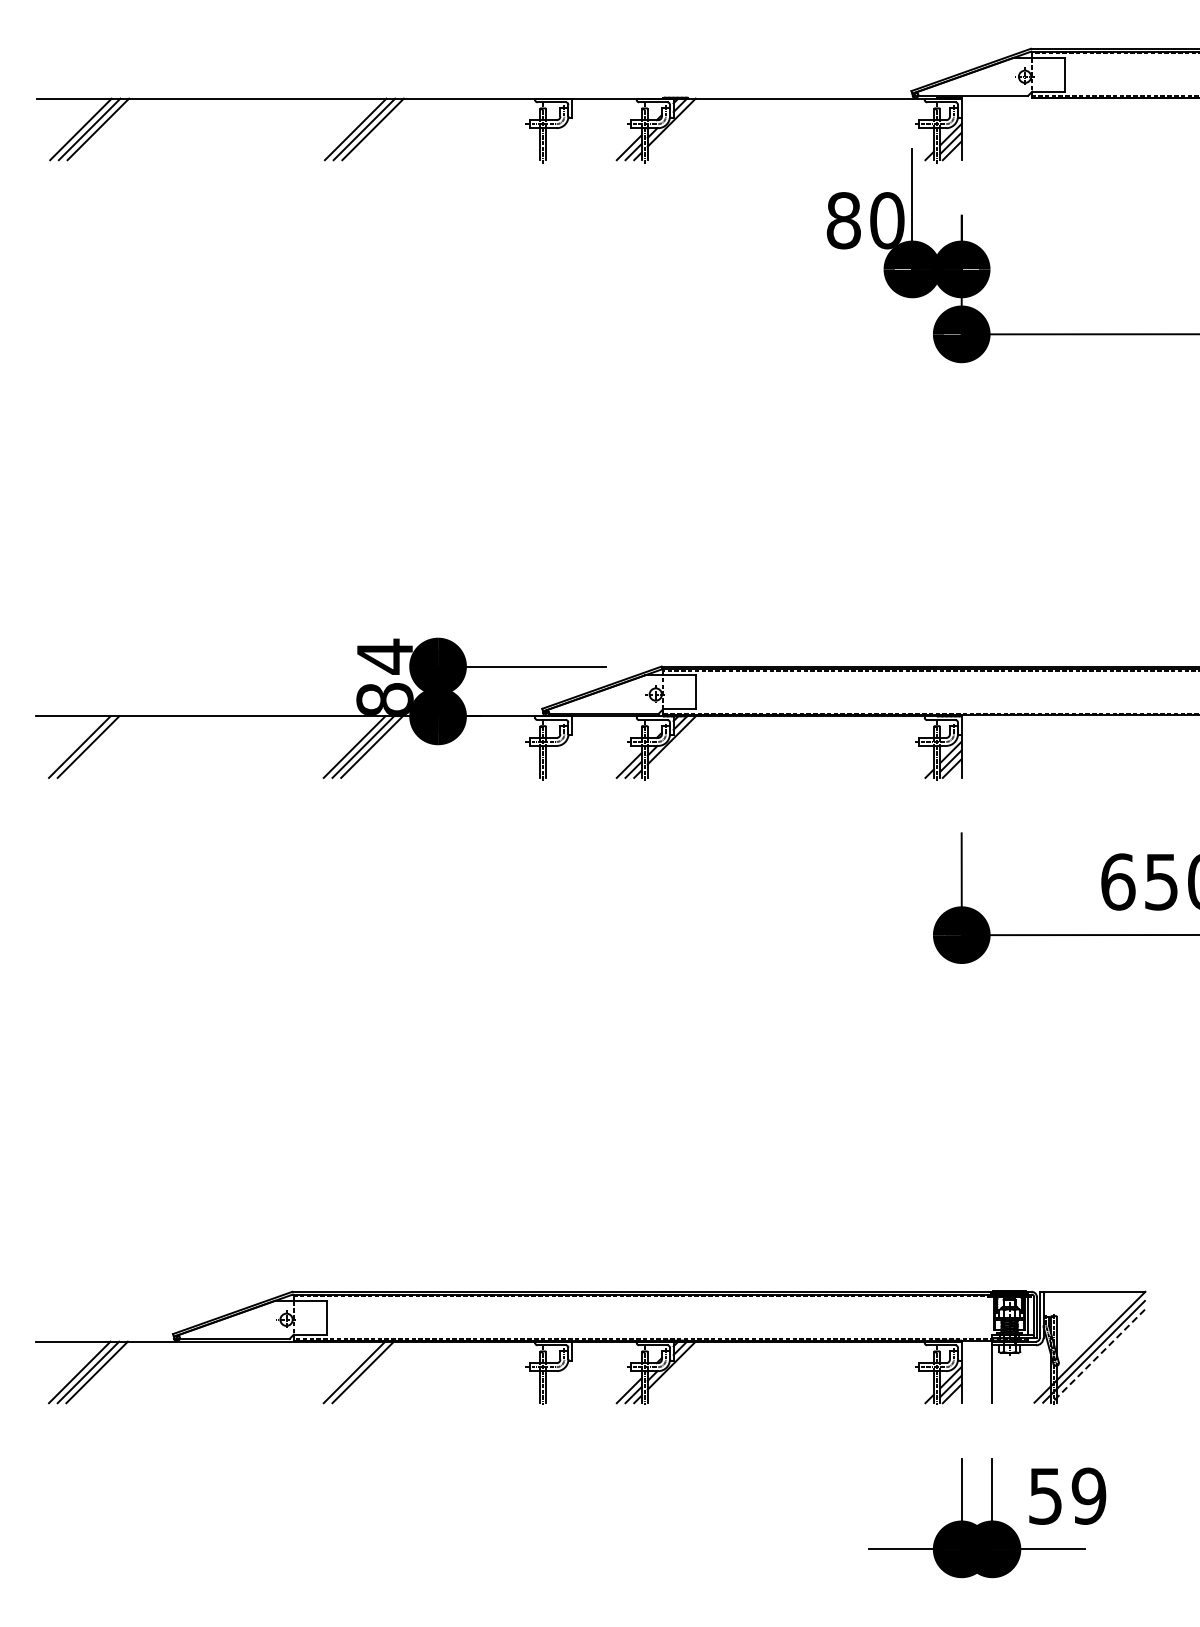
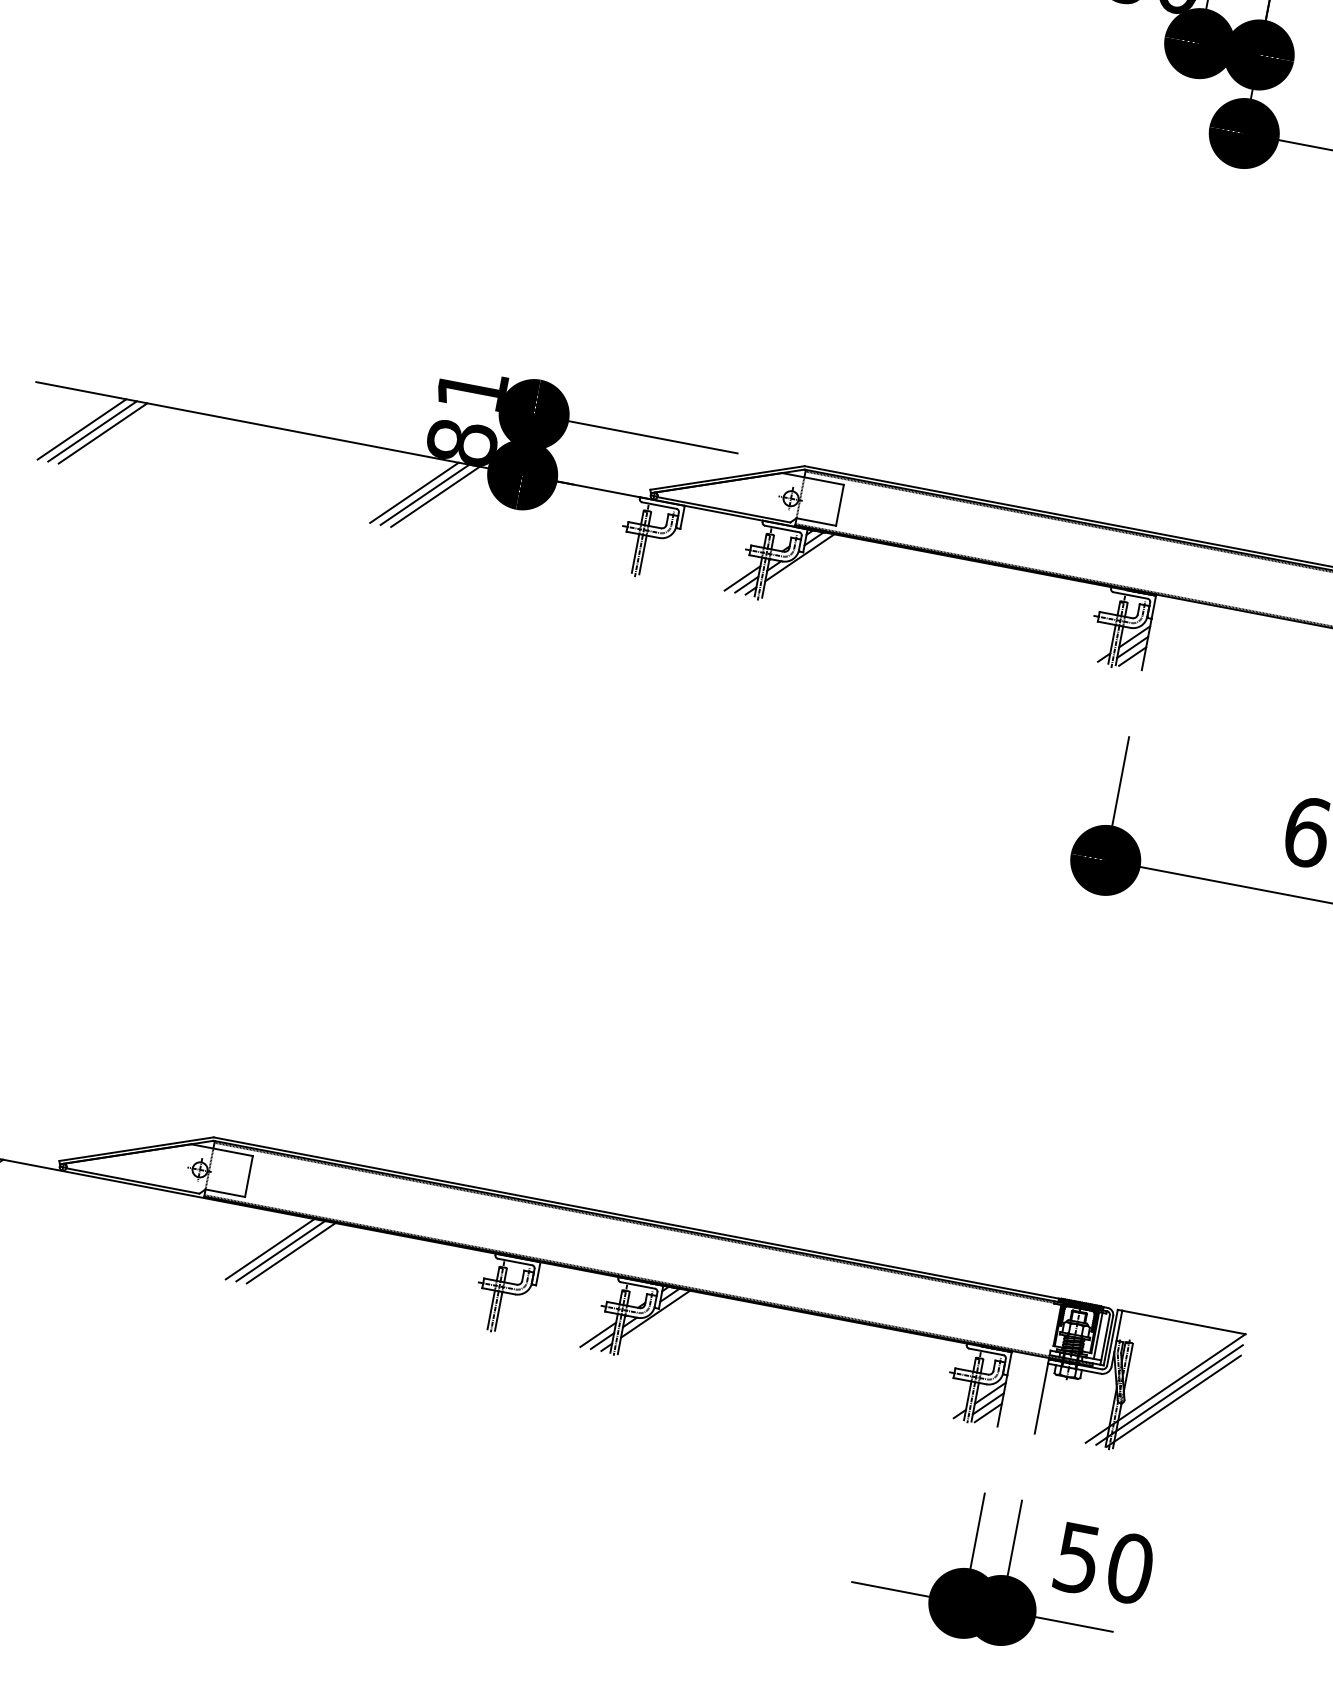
text: (384, 656) -> (471, 390), 84 -> 81
line: (96, 746) -> (102, 432), added
line: (1098, 1356) -> (1173, 1401), dashed -> solid
line: (371, 1372) -> (290, 1253), added
text: (1088, 1495) -> (1129, 1567), 59 -> 50

